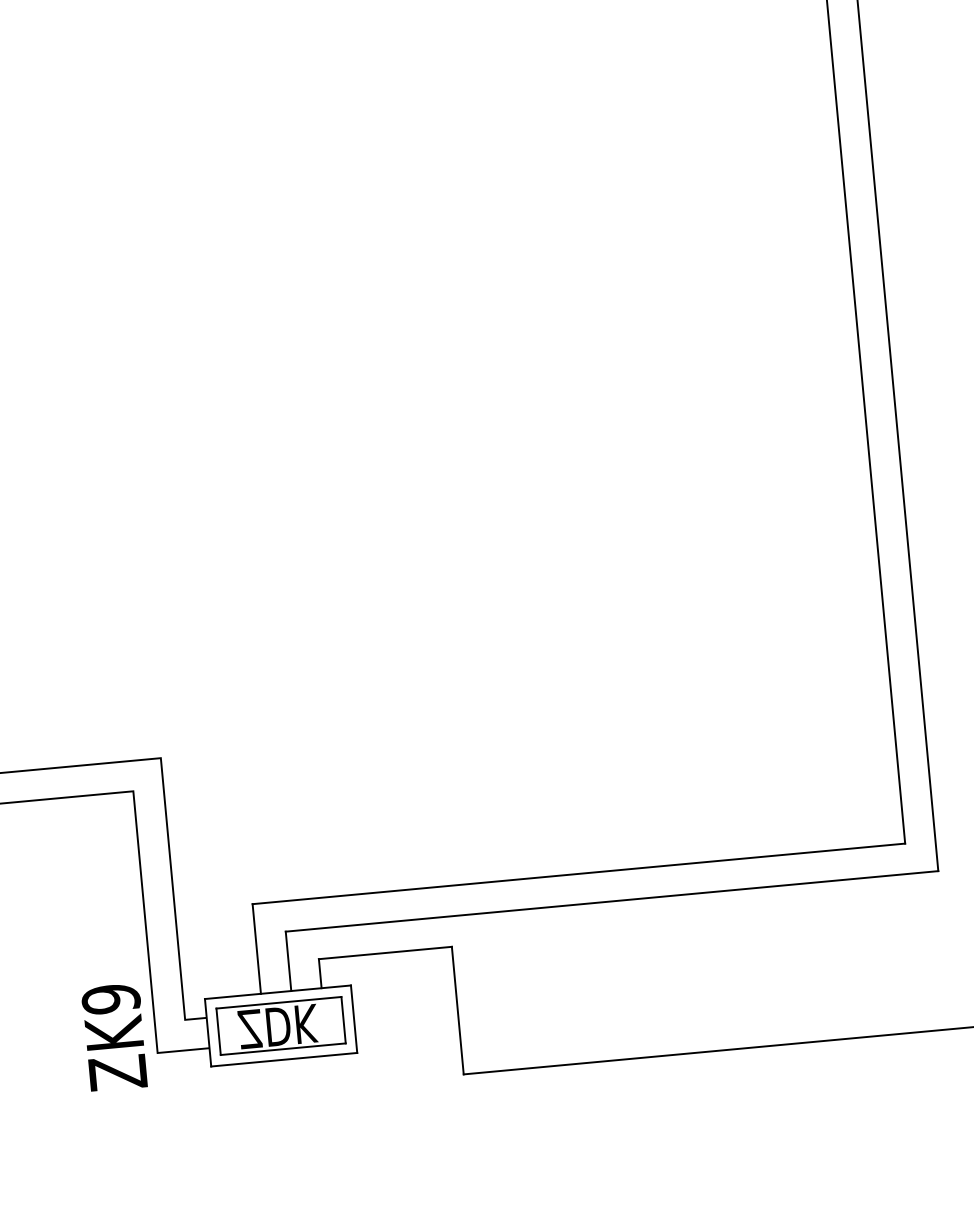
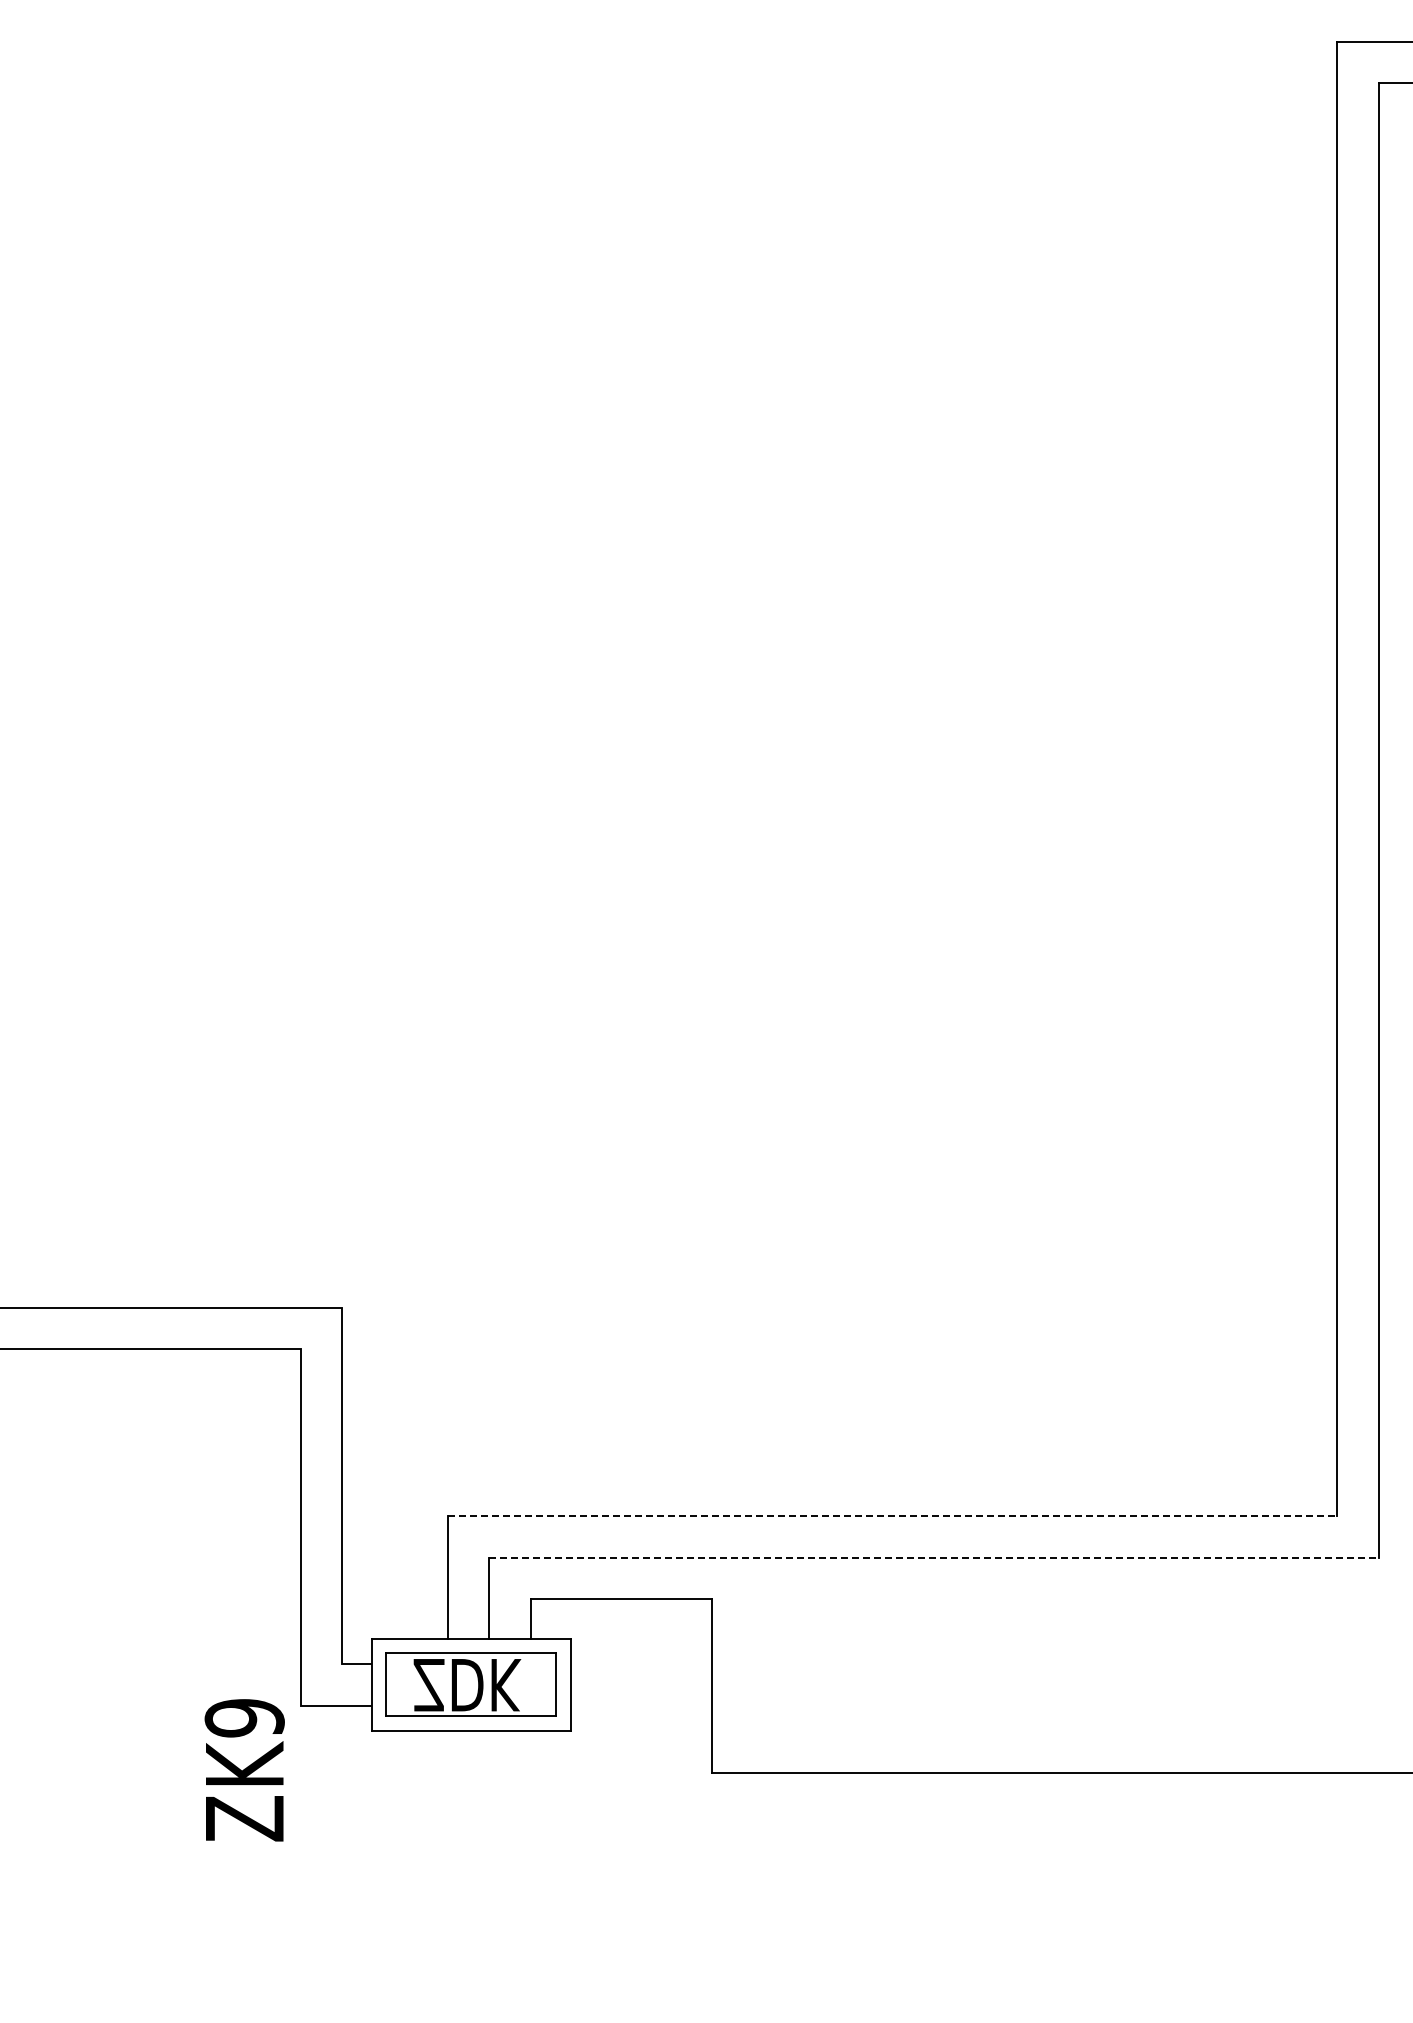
line: (578, 873) -> (892, 1516), solid -> dashed
line: (611, 901) -> (933, 1557), solid -> dashed
text: (114, 1037) -> (244, 1770), moved

